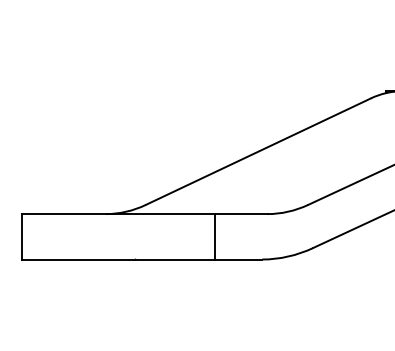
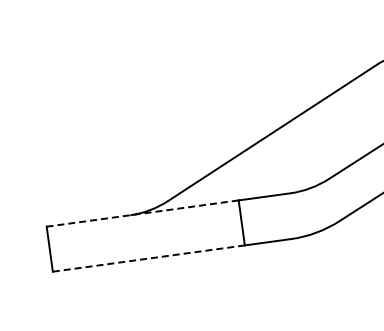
line: (118, 214) -> (142, 213), solid -> dashed
line: (118, 259) -> (148, 258), solid -> dashed

